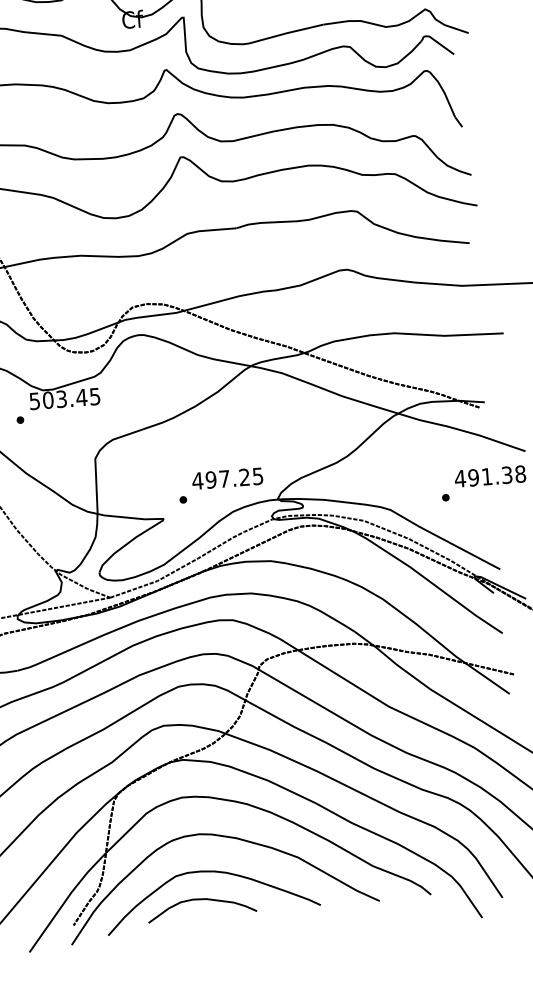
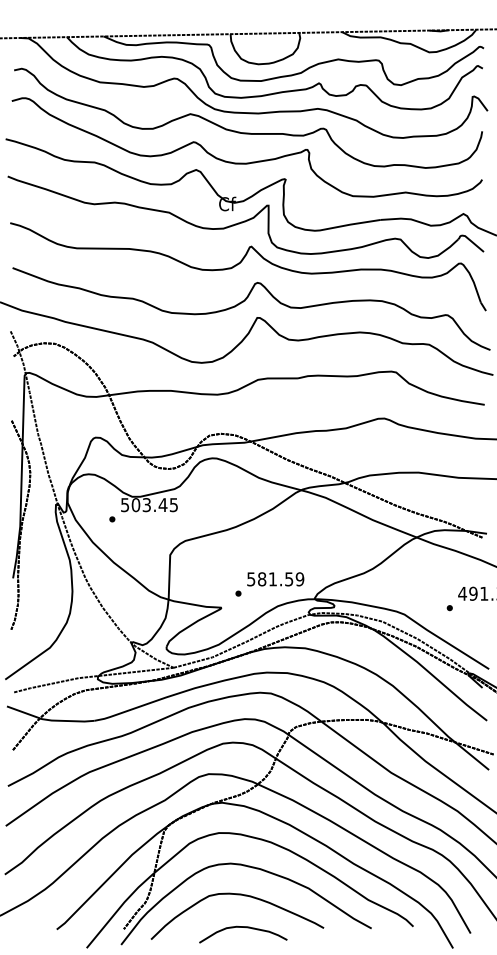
text: (227, 478) -> (275, 579), 497.25 -> 581.59
curve: (205, 900) -> (246, 928), moved

